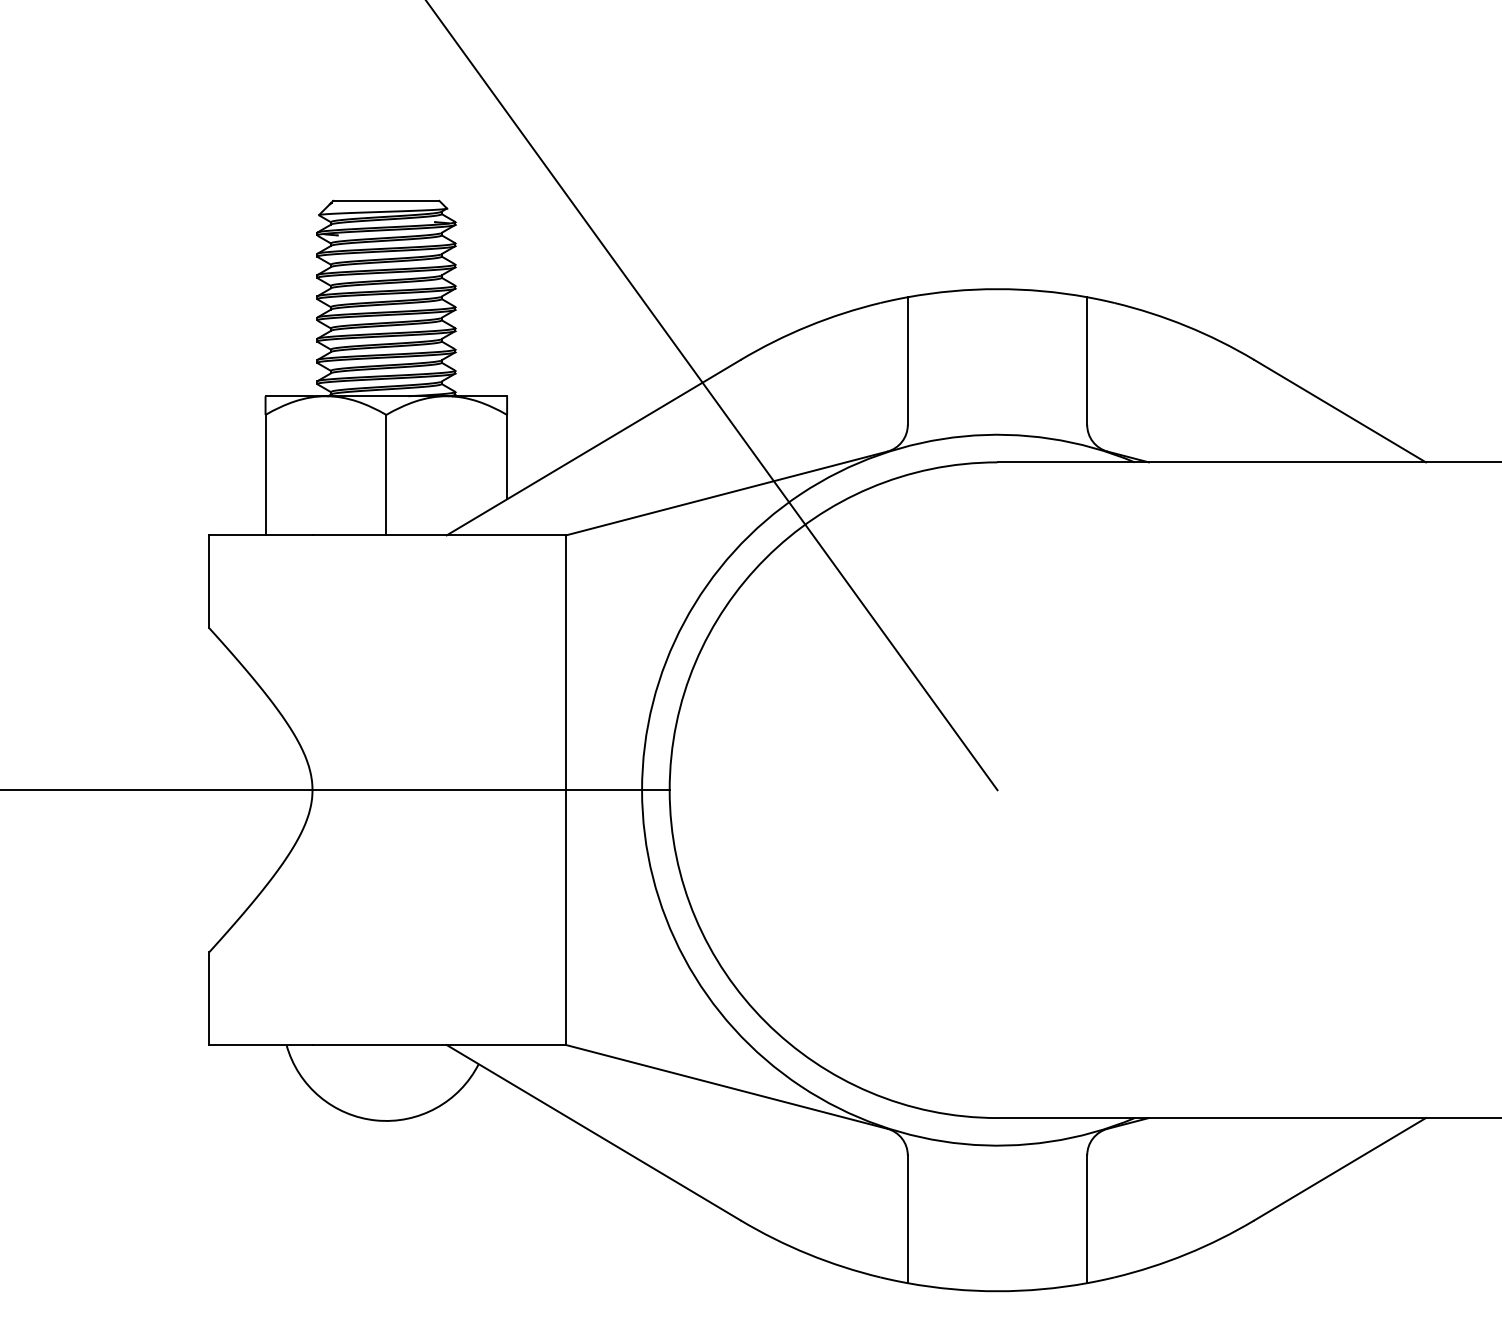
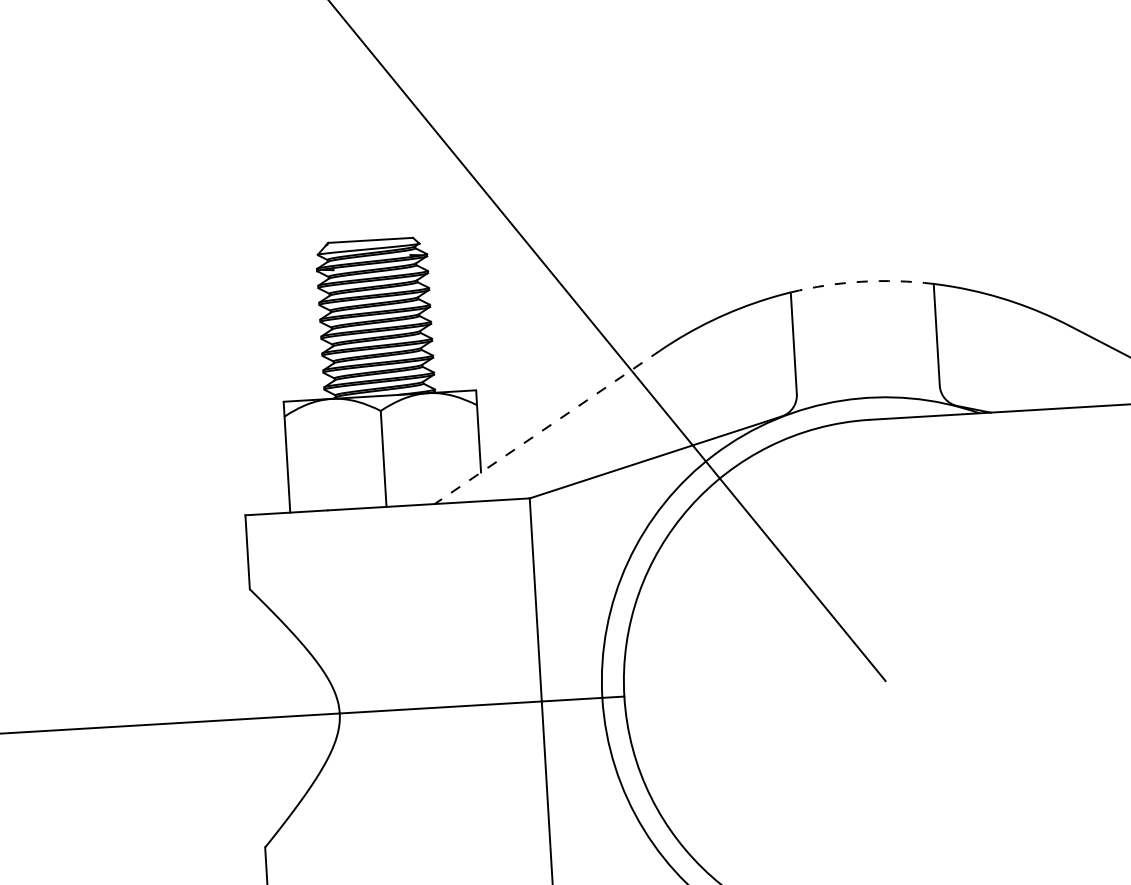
arc: (997, 289) -> (861, 282), solid -> dashed
line: (593, 447) -> (547, 427), solid -> dashed

